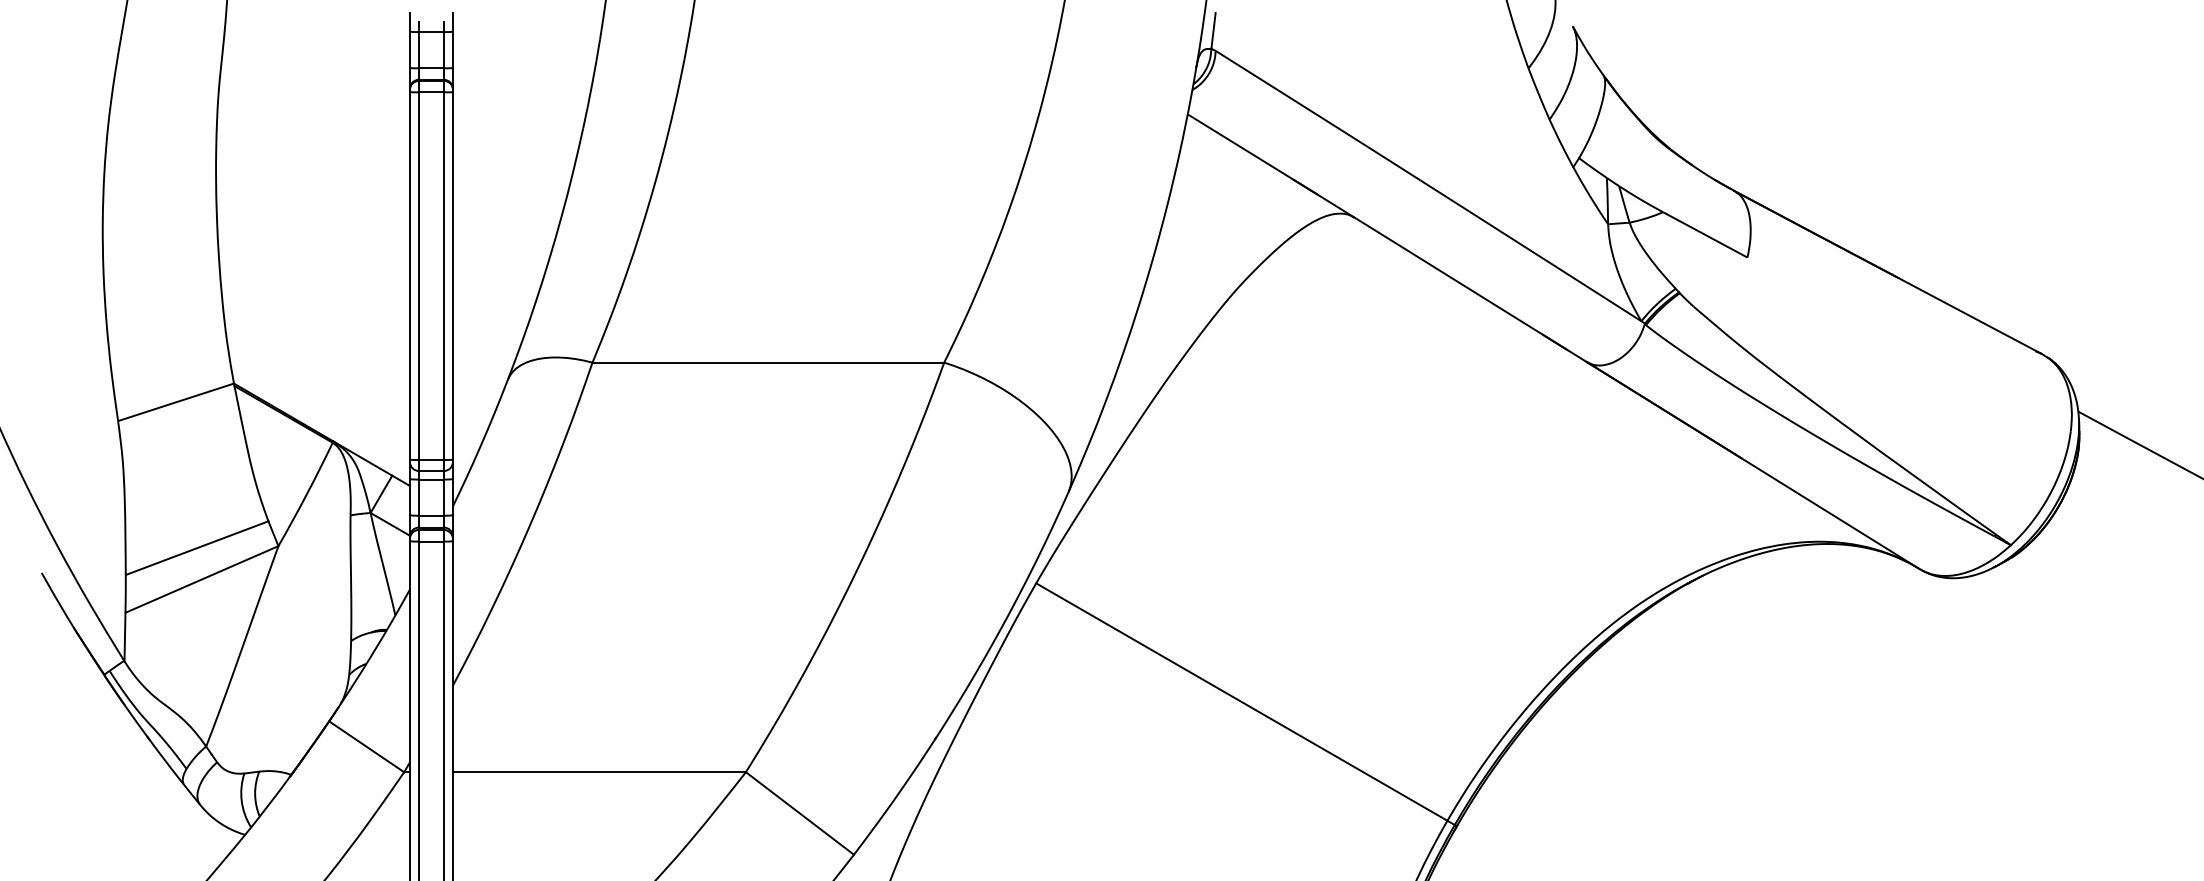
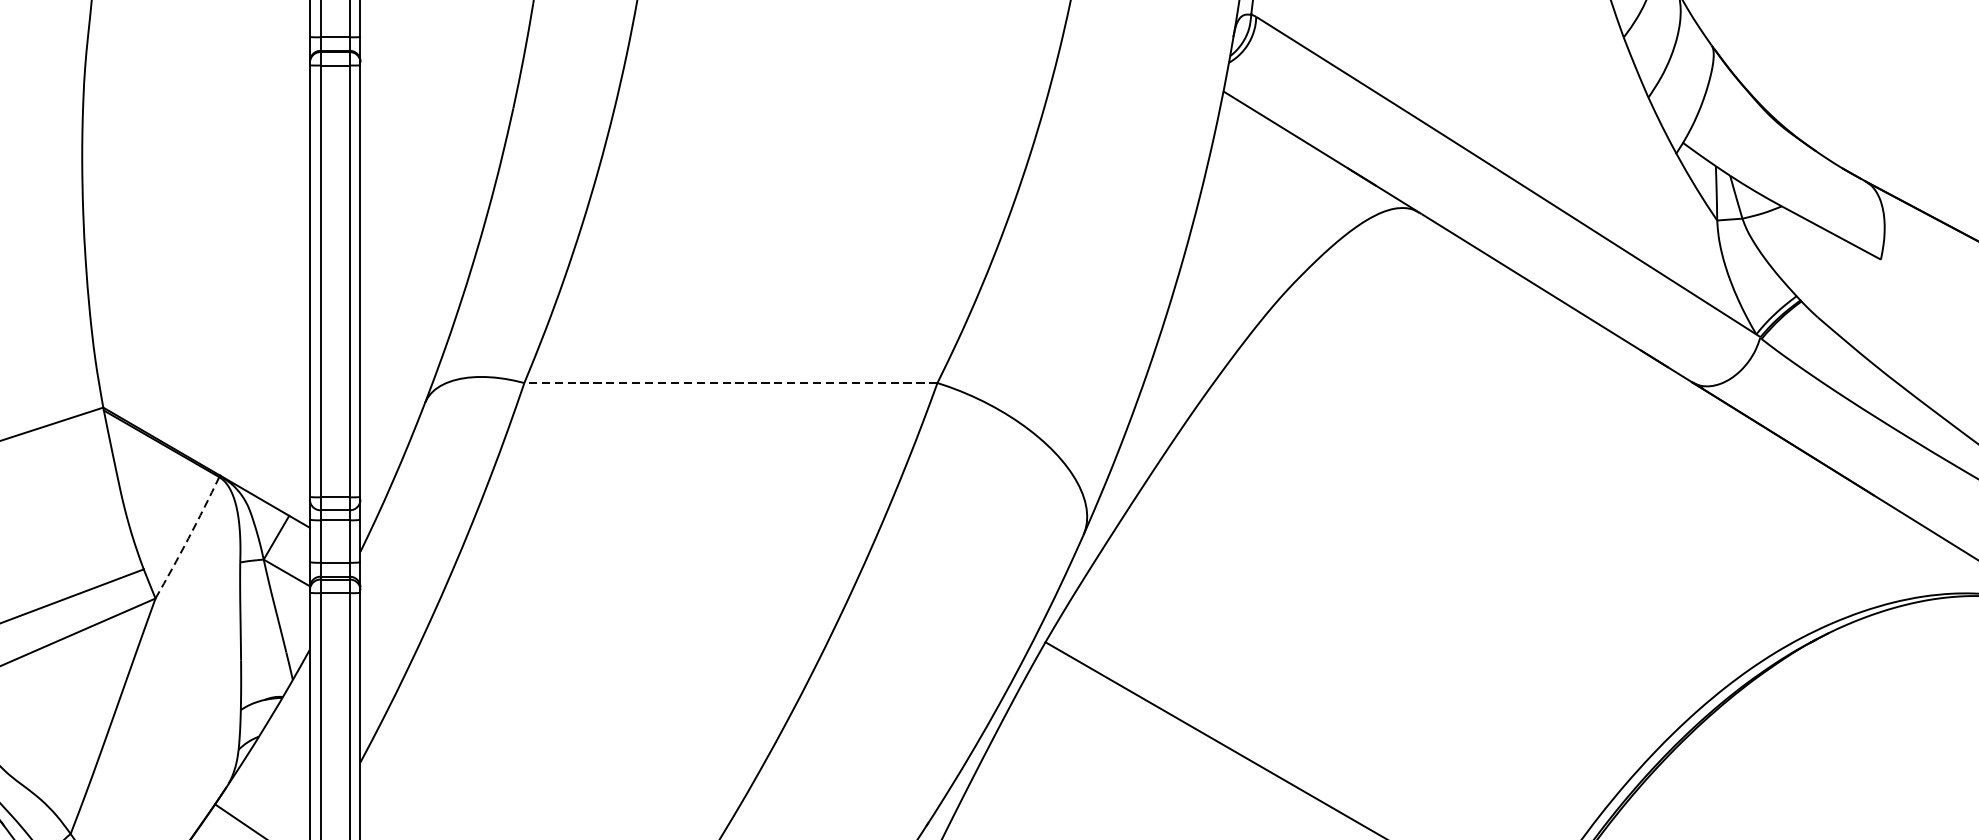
line: (768, 362) -> (731, 382), solid -> dashed
arc: (306, 494) -> (188, 537), solid -> dashed

